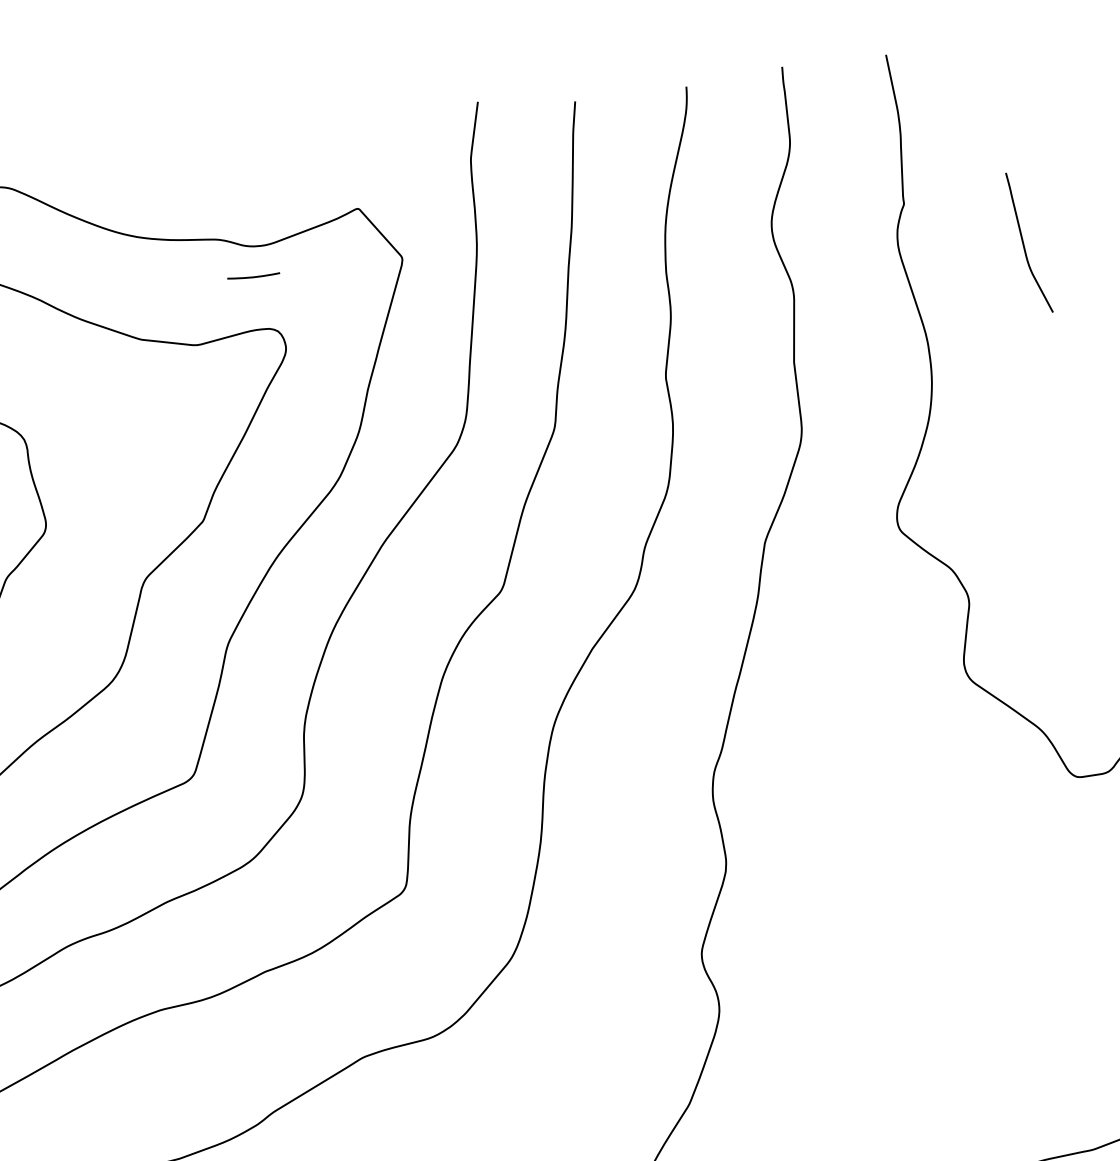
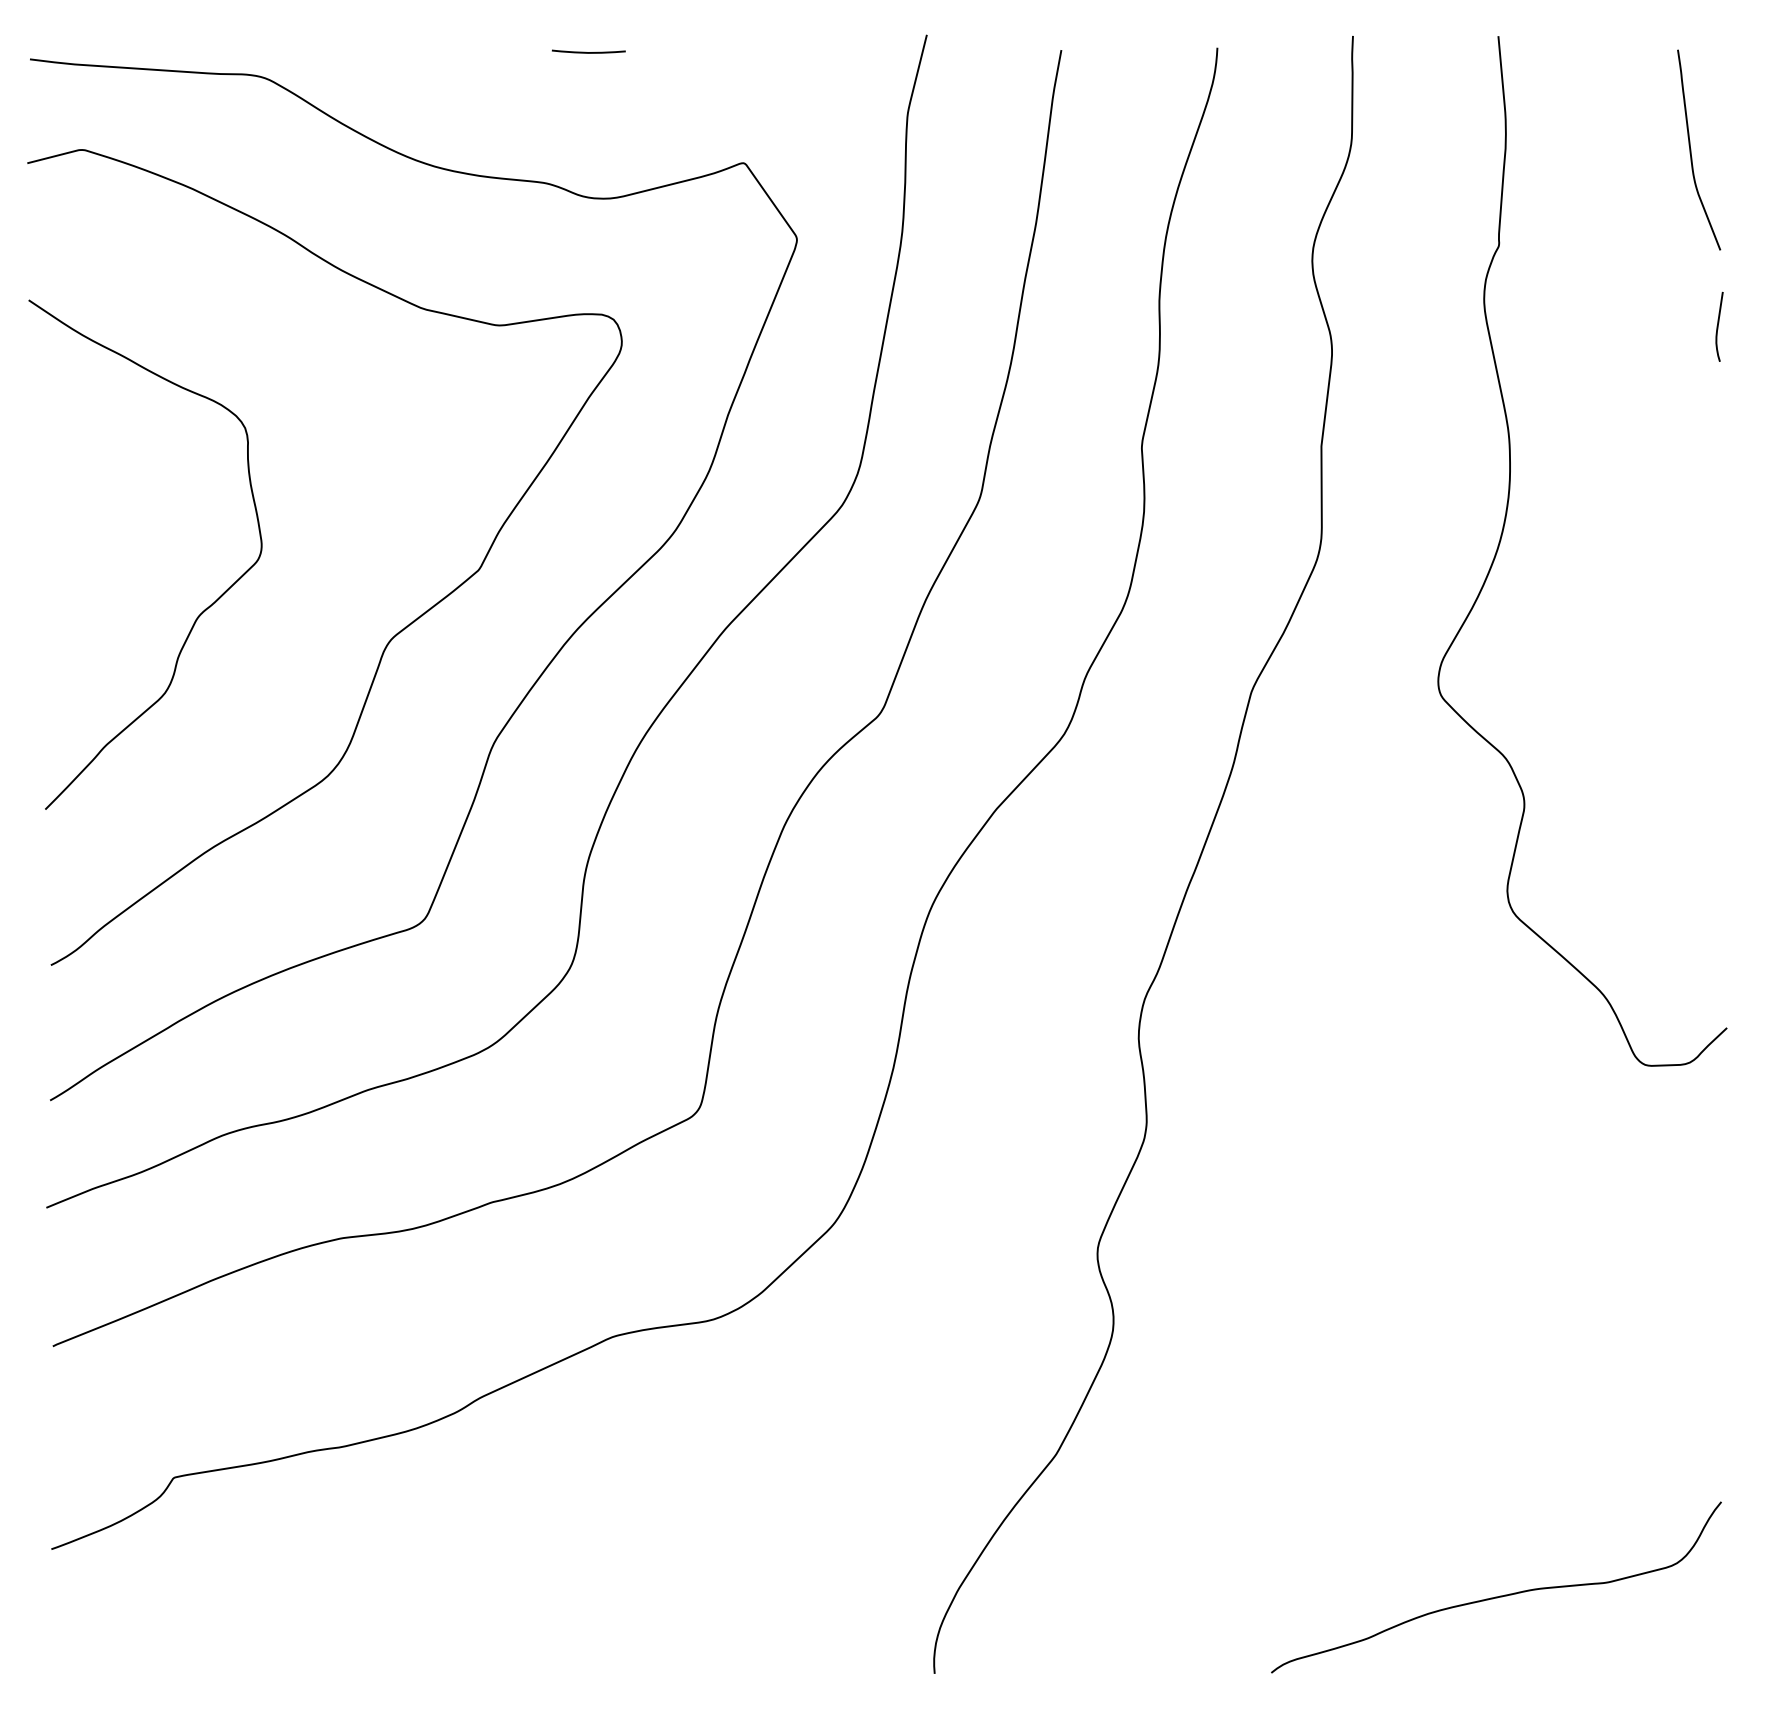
curve: (1023, 242) -> (1691, 149), moved
curve: (1067, 243) -> (1718, 326), added
curve: (253, 277) -> (588, 52), moved

